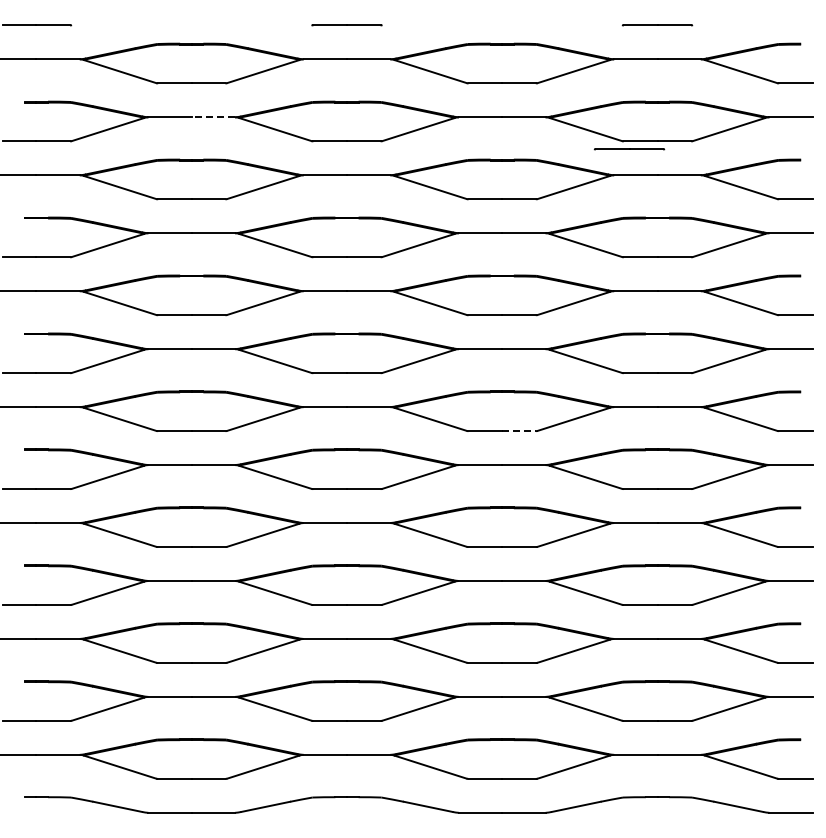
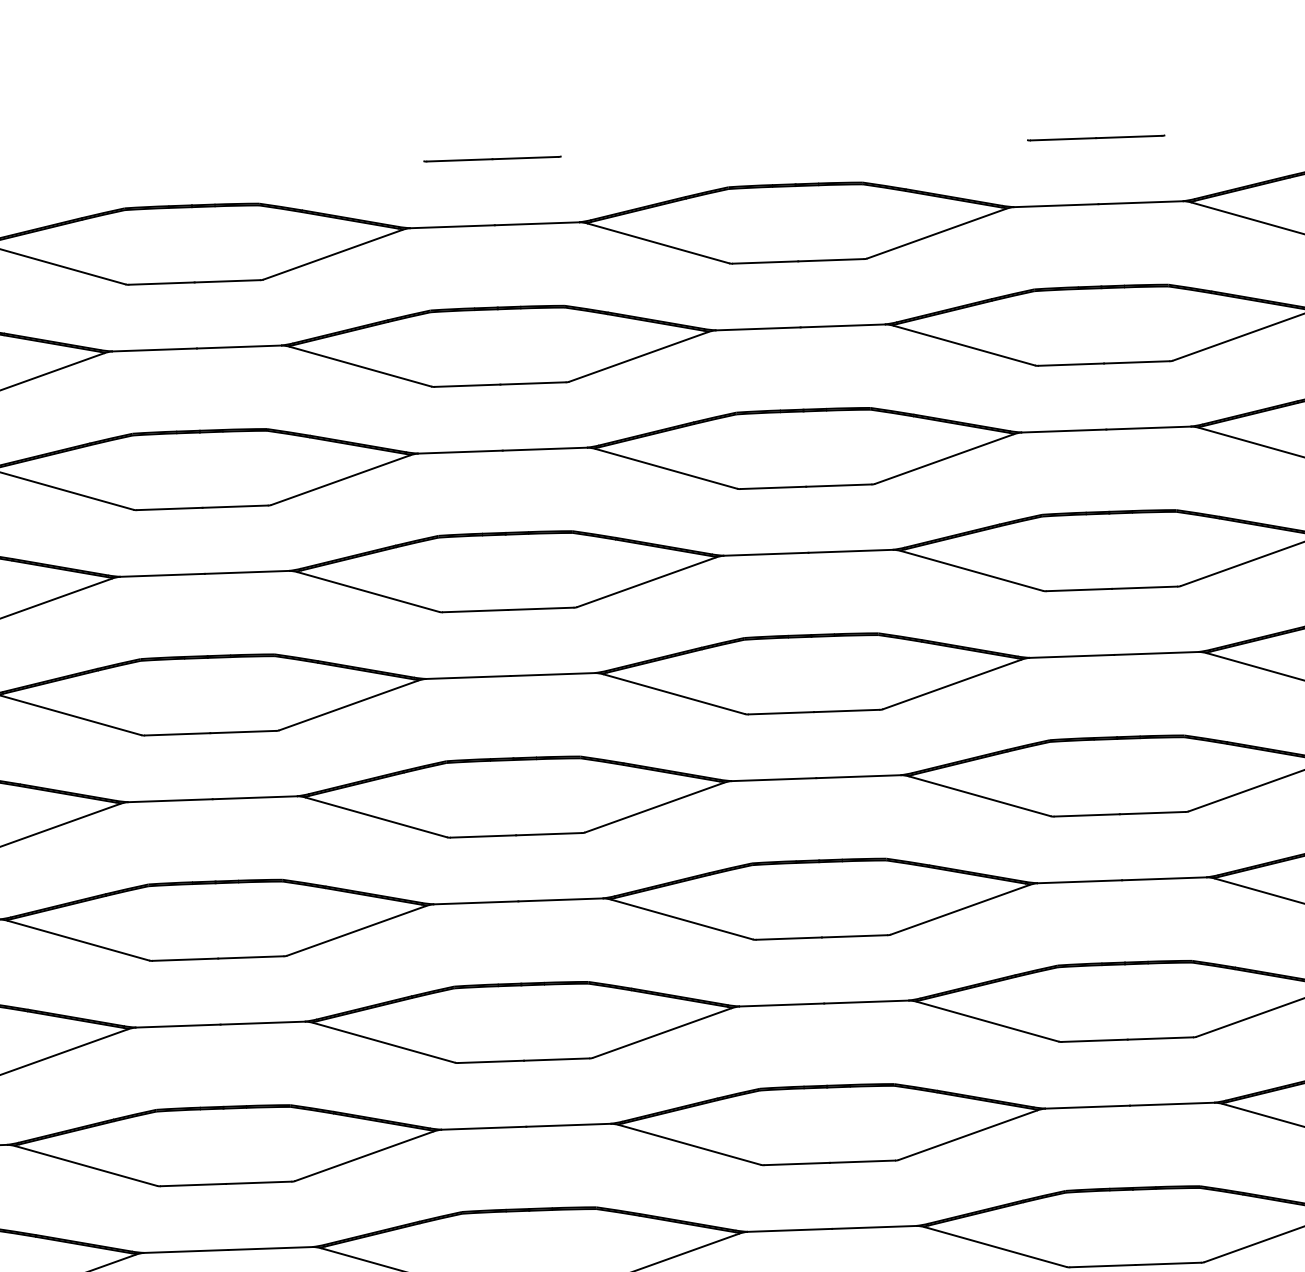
line: (213, 117) -> (239, 347), dashed -> solid
line: (629, 149) -> (1050, 381), removed
line: (519, 431) -> (855, 937), dashed -> solid

